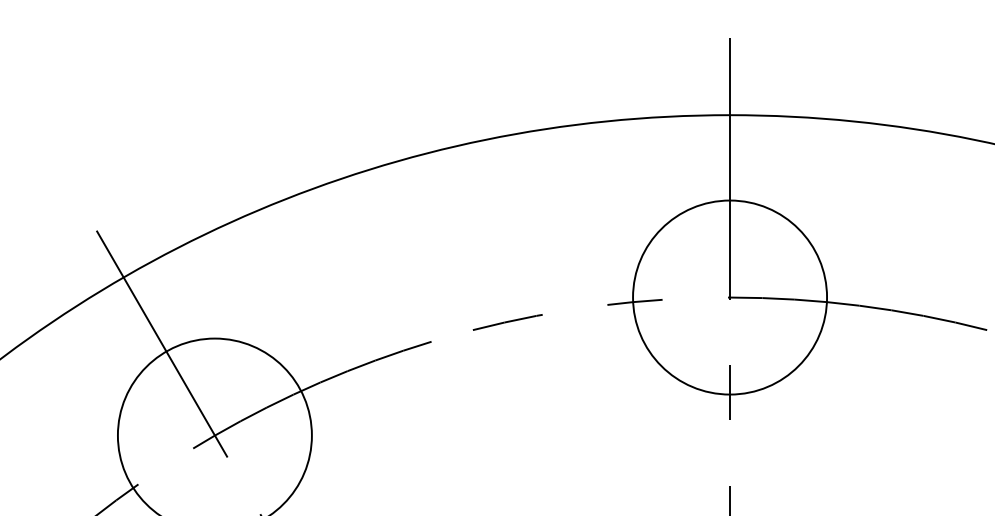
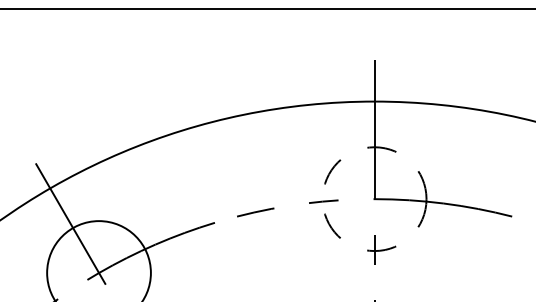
circle: (729, 298) -> (374, 199), solid -> dashed

